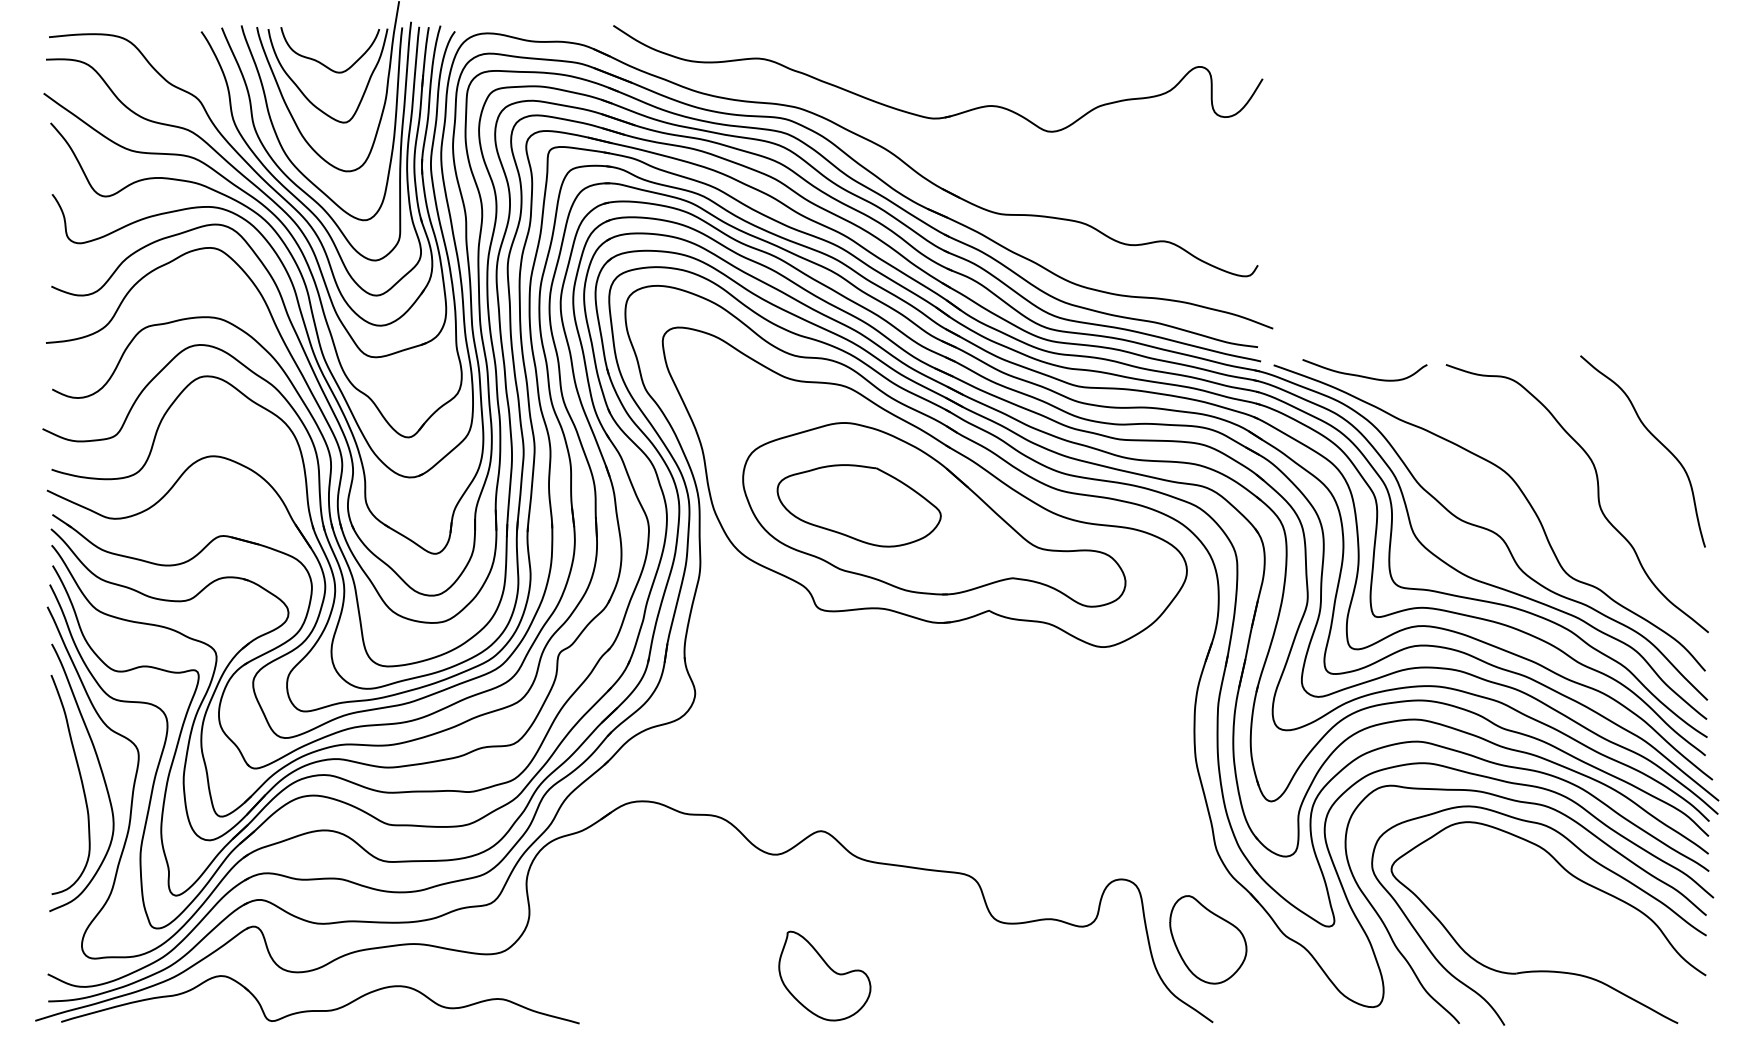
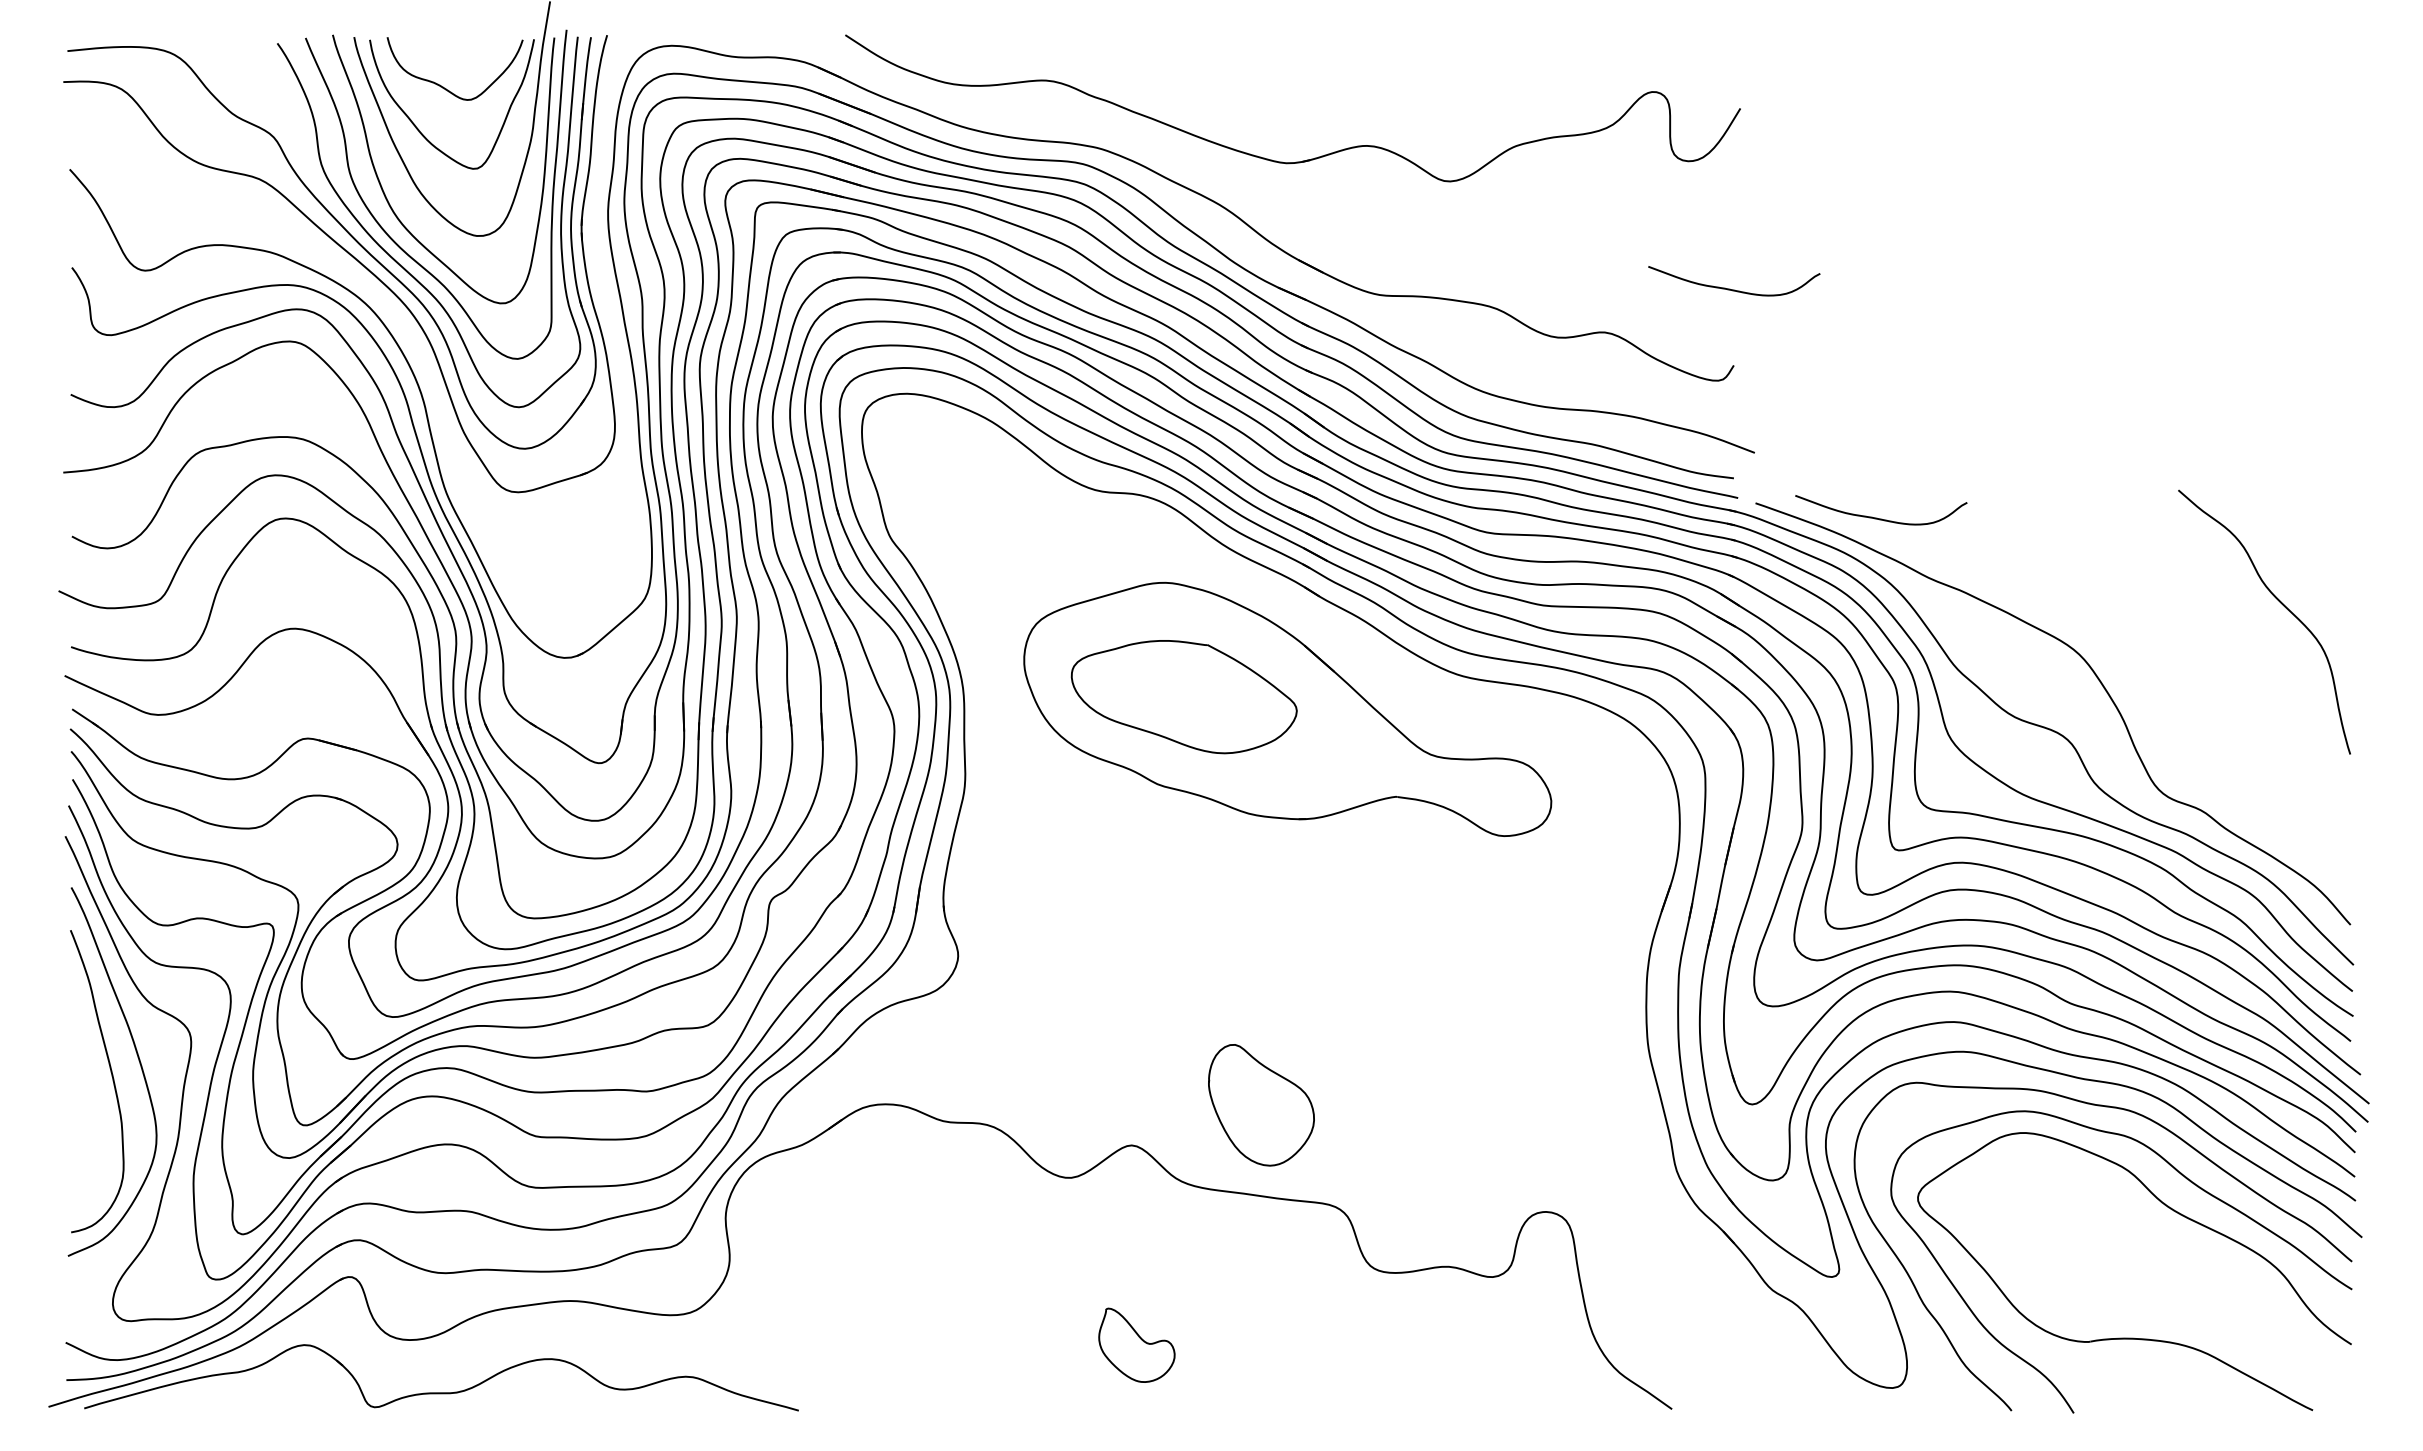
curve: (1258, 210) -> (1734, 289), added
part: (272, 214) -> (375, 295), removed
part: (924, 487) -> (1274, 671), removed
curve: (1597, 498) -> (2202, 686), removed
part: (1208, 940) -> (1261, 1105), moved
part: (824, 976) -> (1136, 1345), size x0.6

